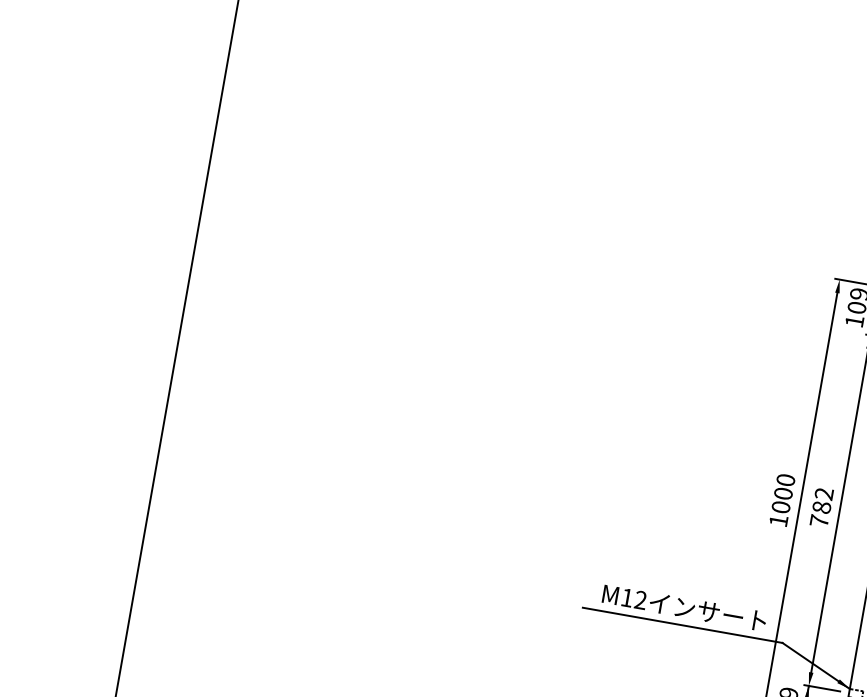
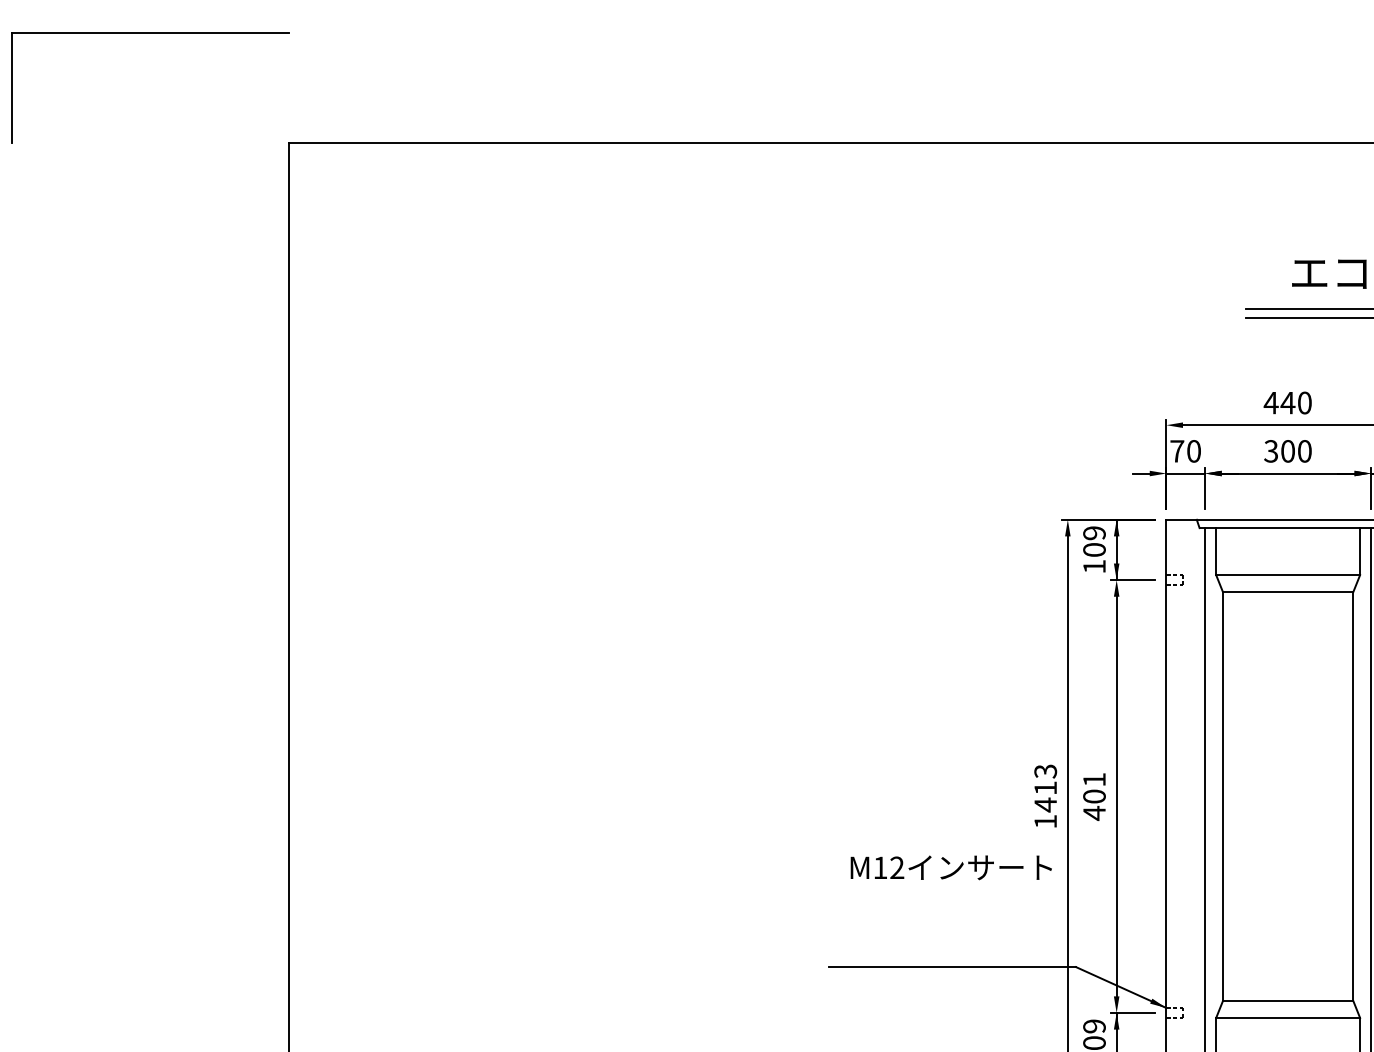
text: (783, 493) -> (1045, 788), 1000 -> 1413
text: (821, 508) -> (1094, 797), 782 -> 401
text: (683, 607) -> (950, 867), moved

